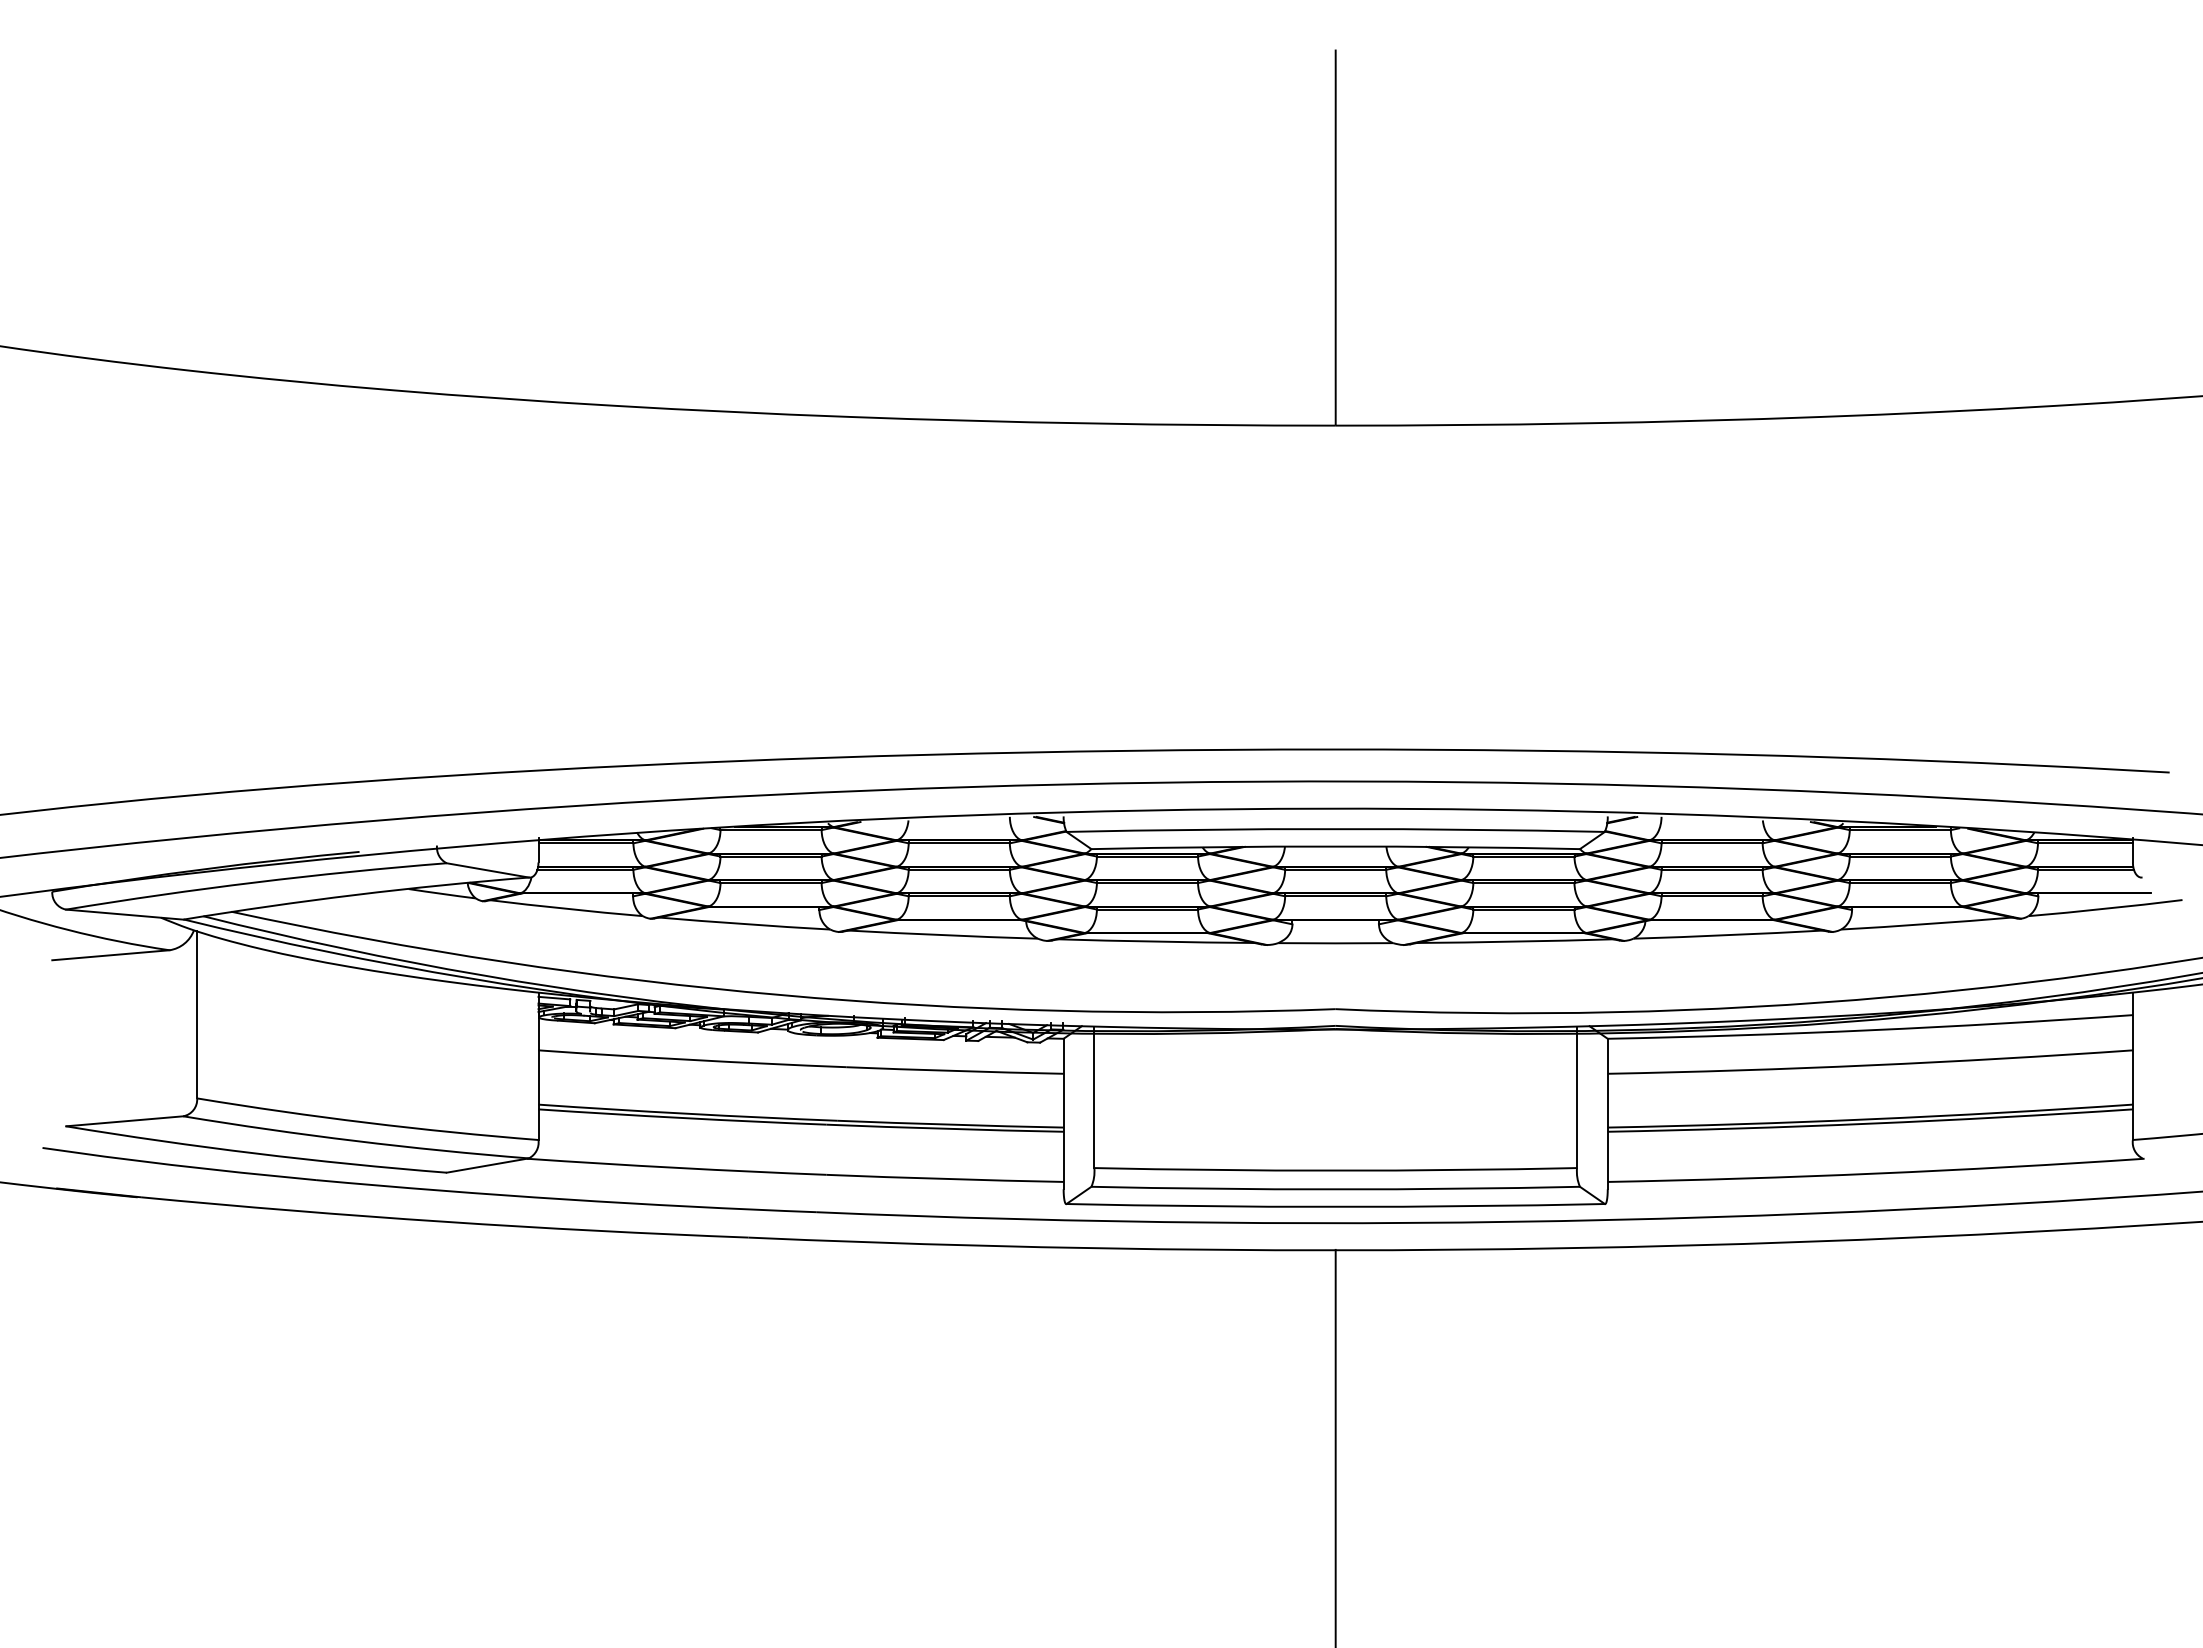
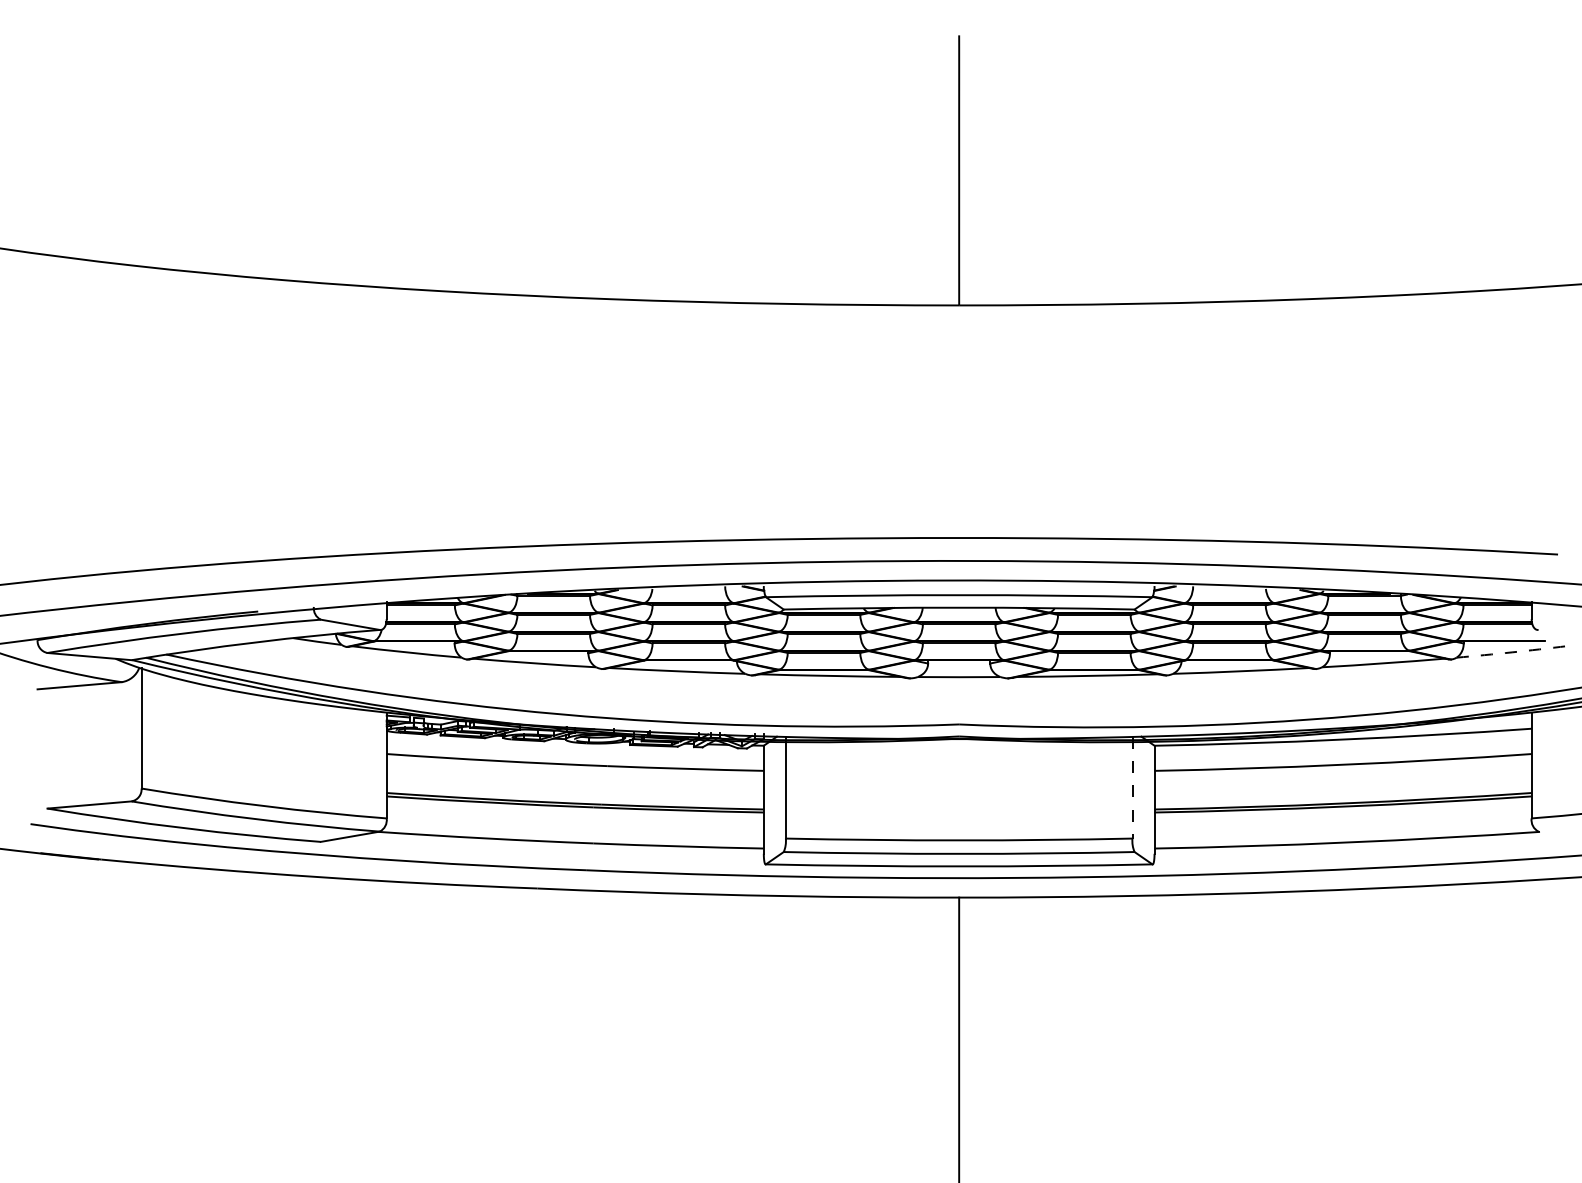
arc: (2105, 908) -> (1511, 652), solid -> dashed
line: (1577, 1097) -> (1132, 787), solid -> dashed

